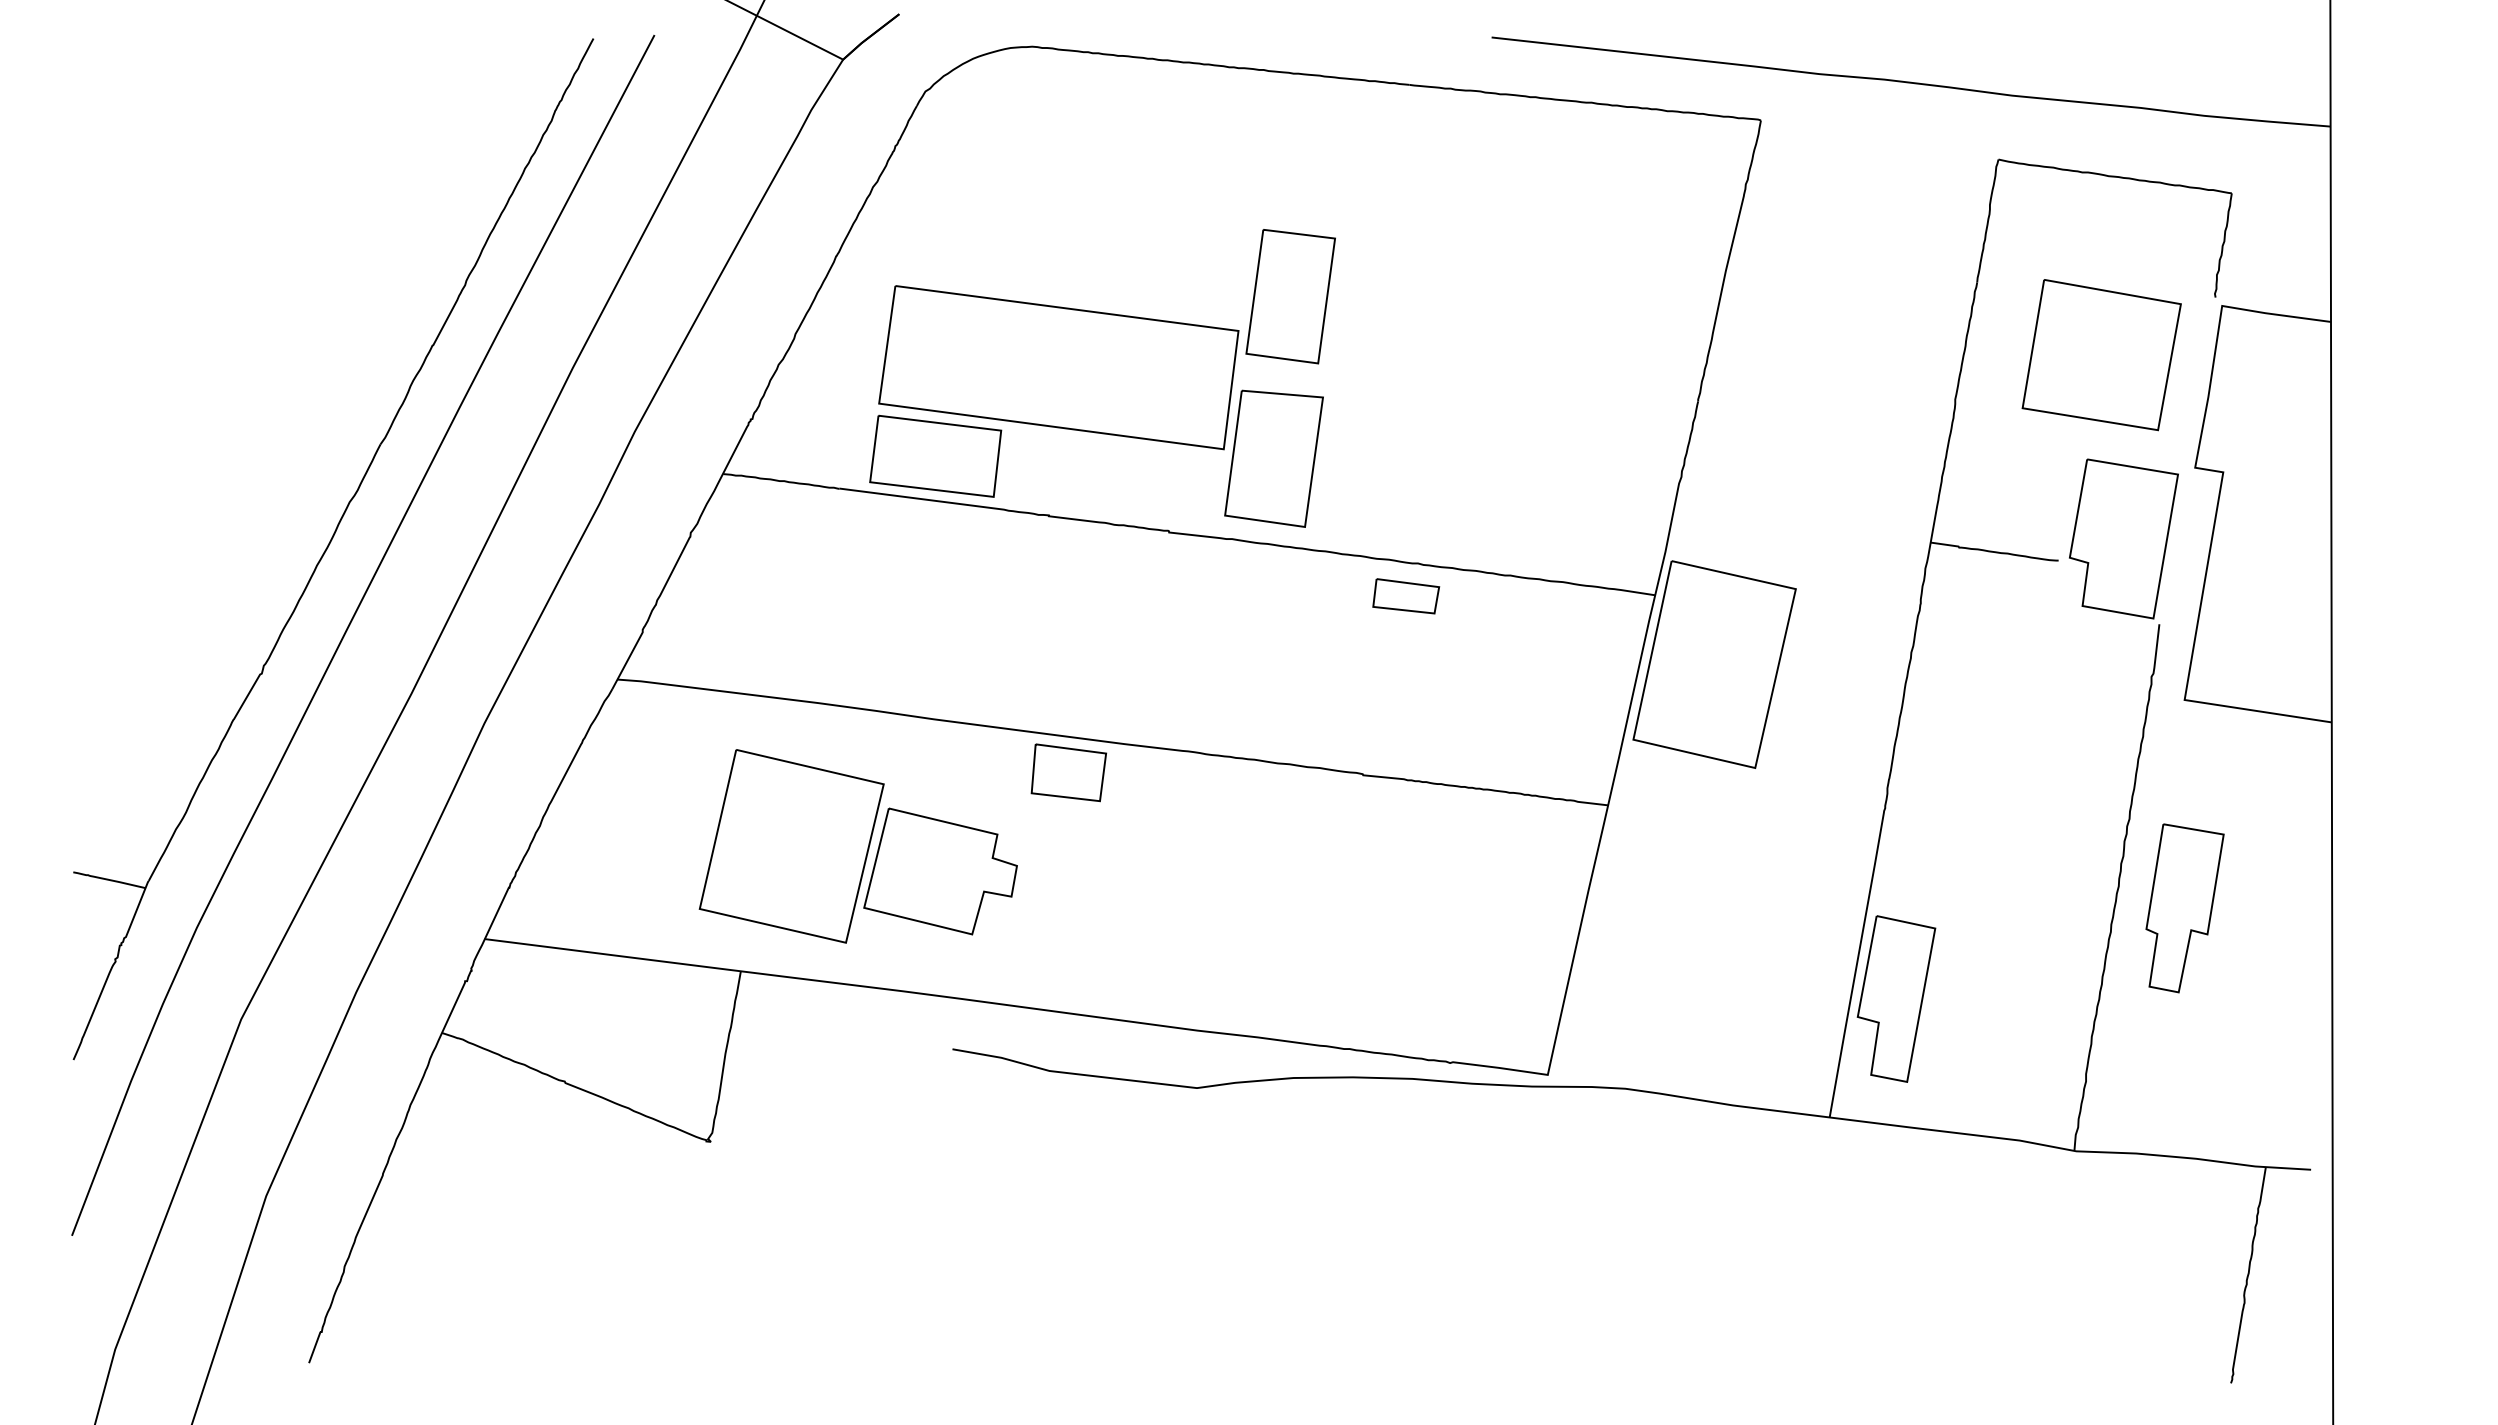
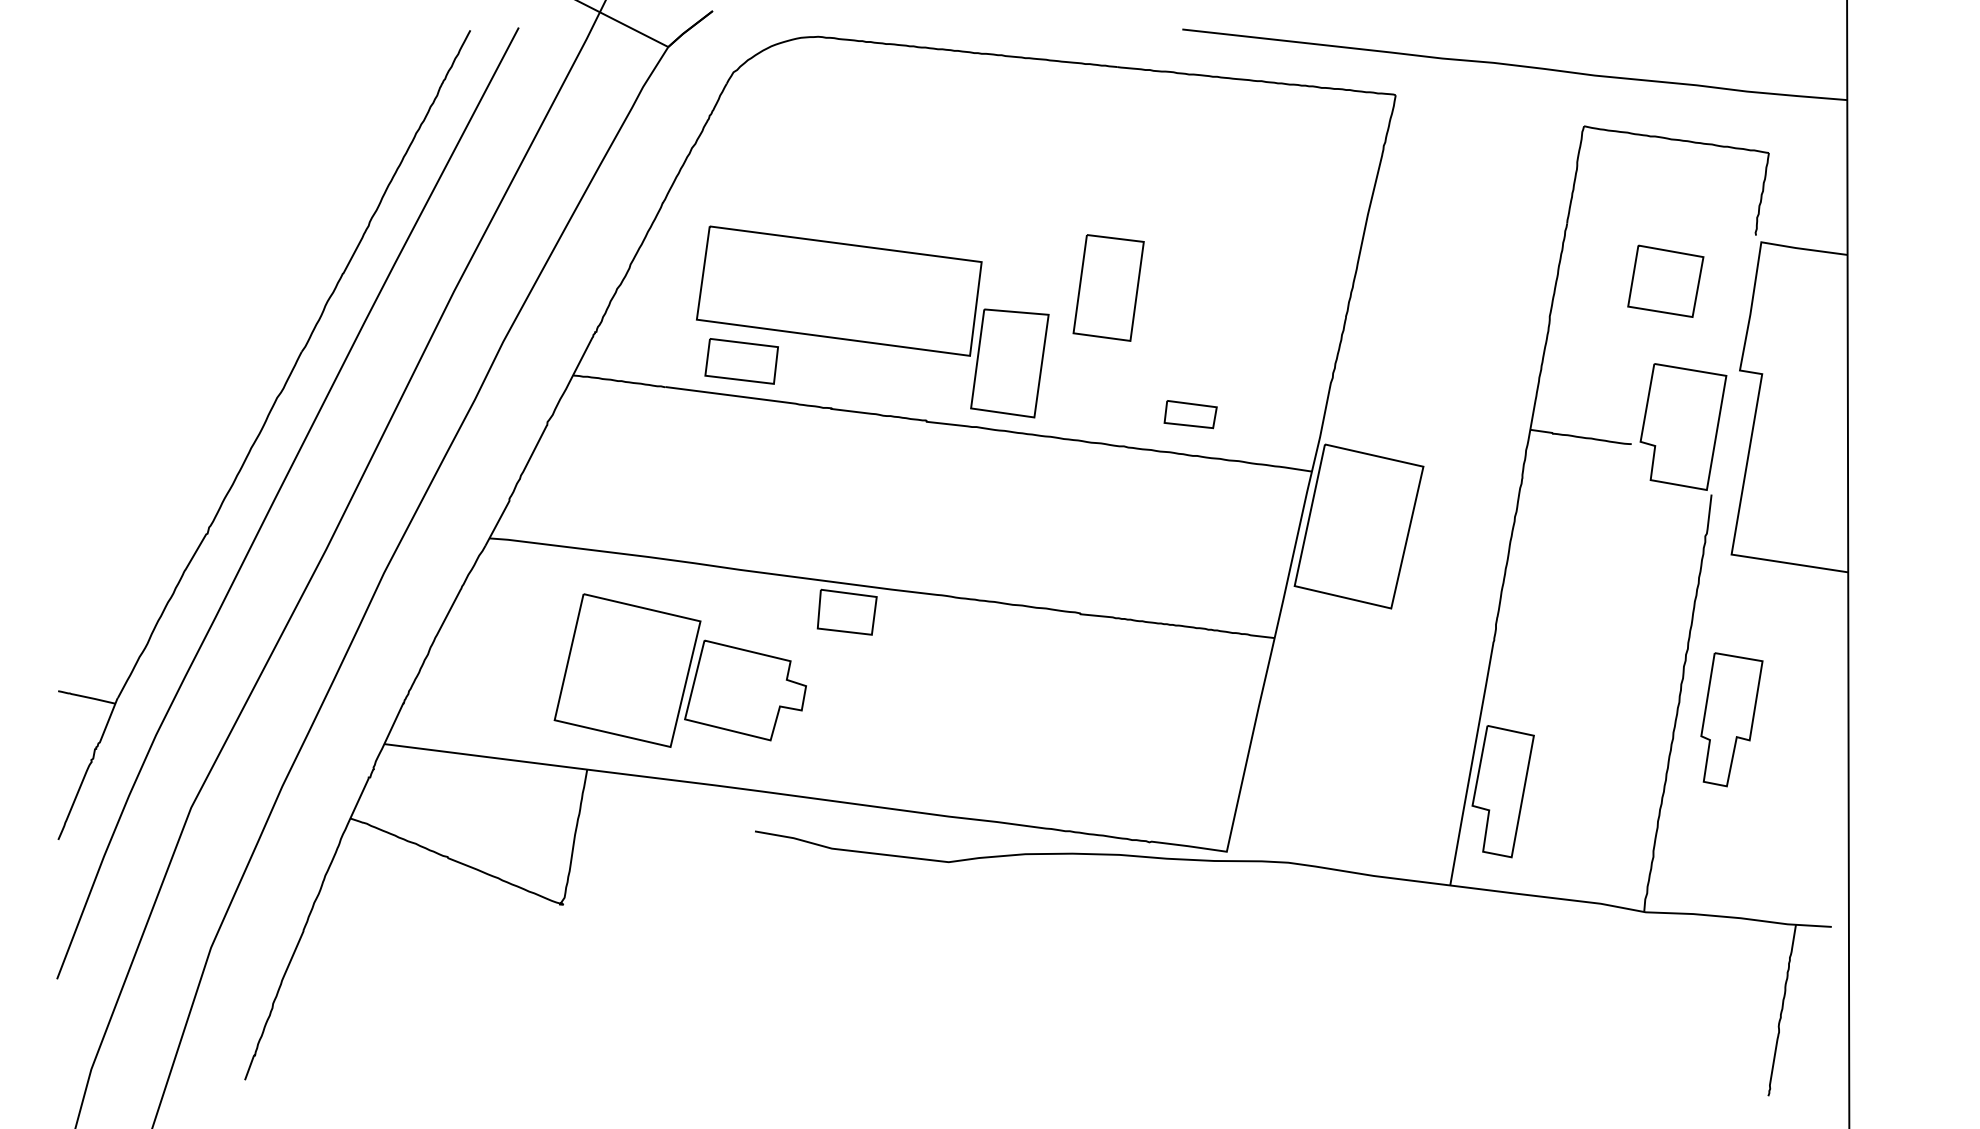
part: (1290, 296) -> (1108, 287), moved
part: (2101, 355) -> (1665, 281), size x0.6
part: (935, 455) -> (741, 360), size x0.7
part: (1406, 596) -> (1190, 414), moved

